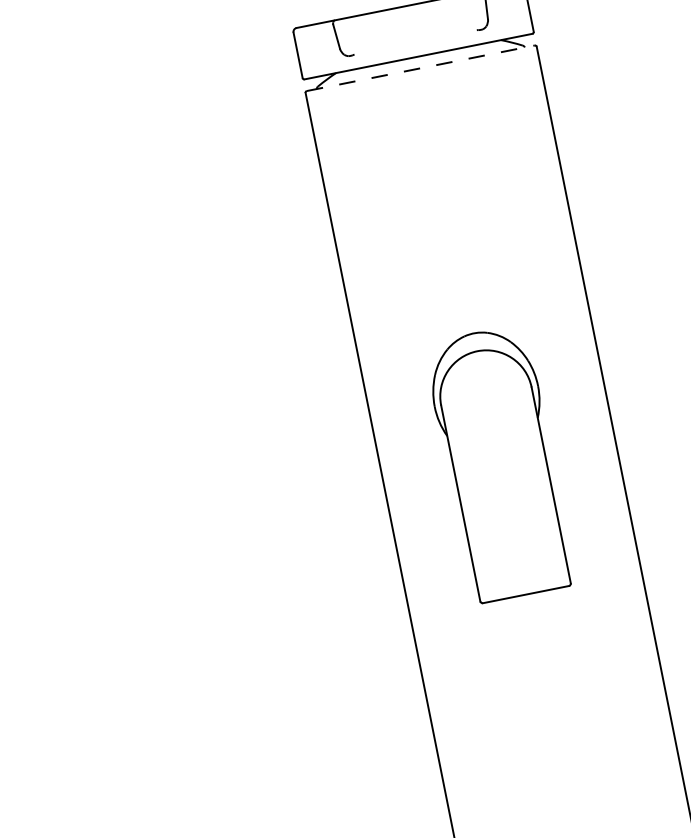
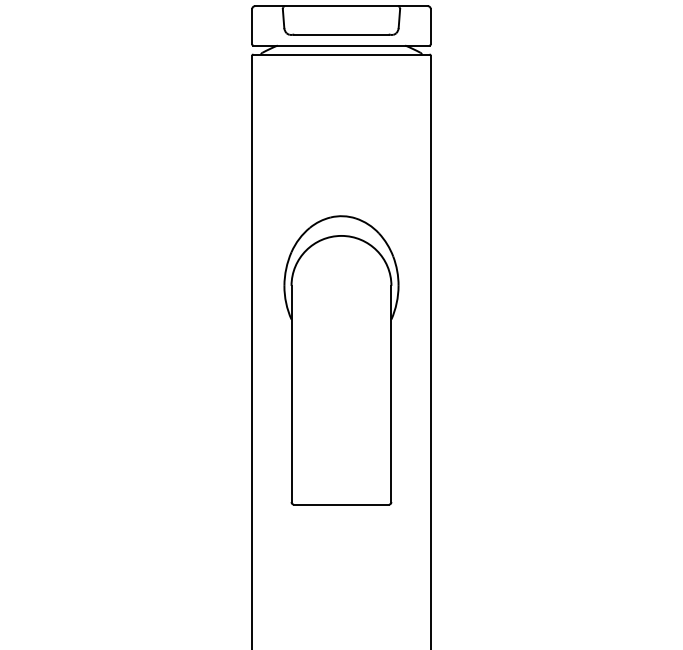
line: (415, 42) -> (341, 34), added
line: (420, 68) -> (341, 54), dashed -> solid
part: (499, 464) -> (341, 360), size x1.43

